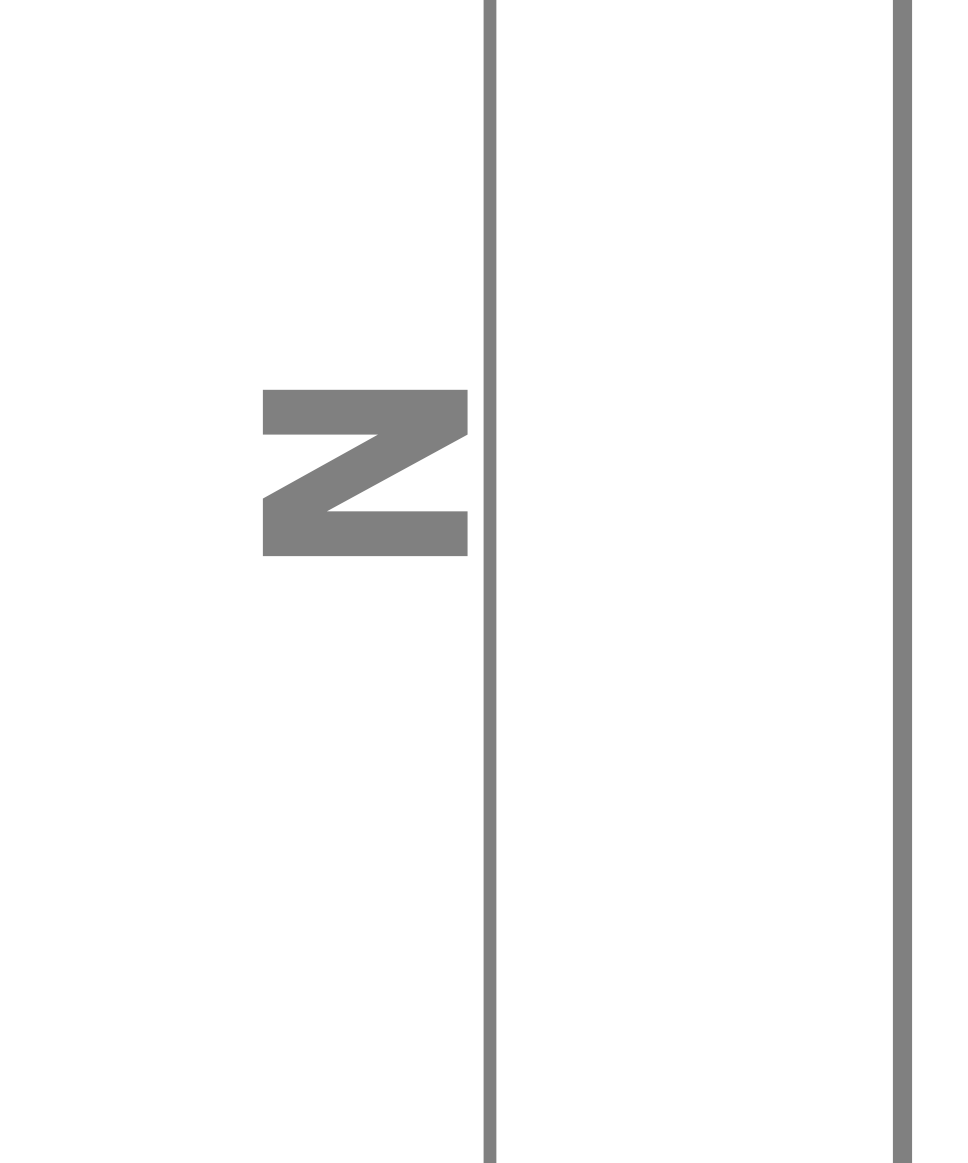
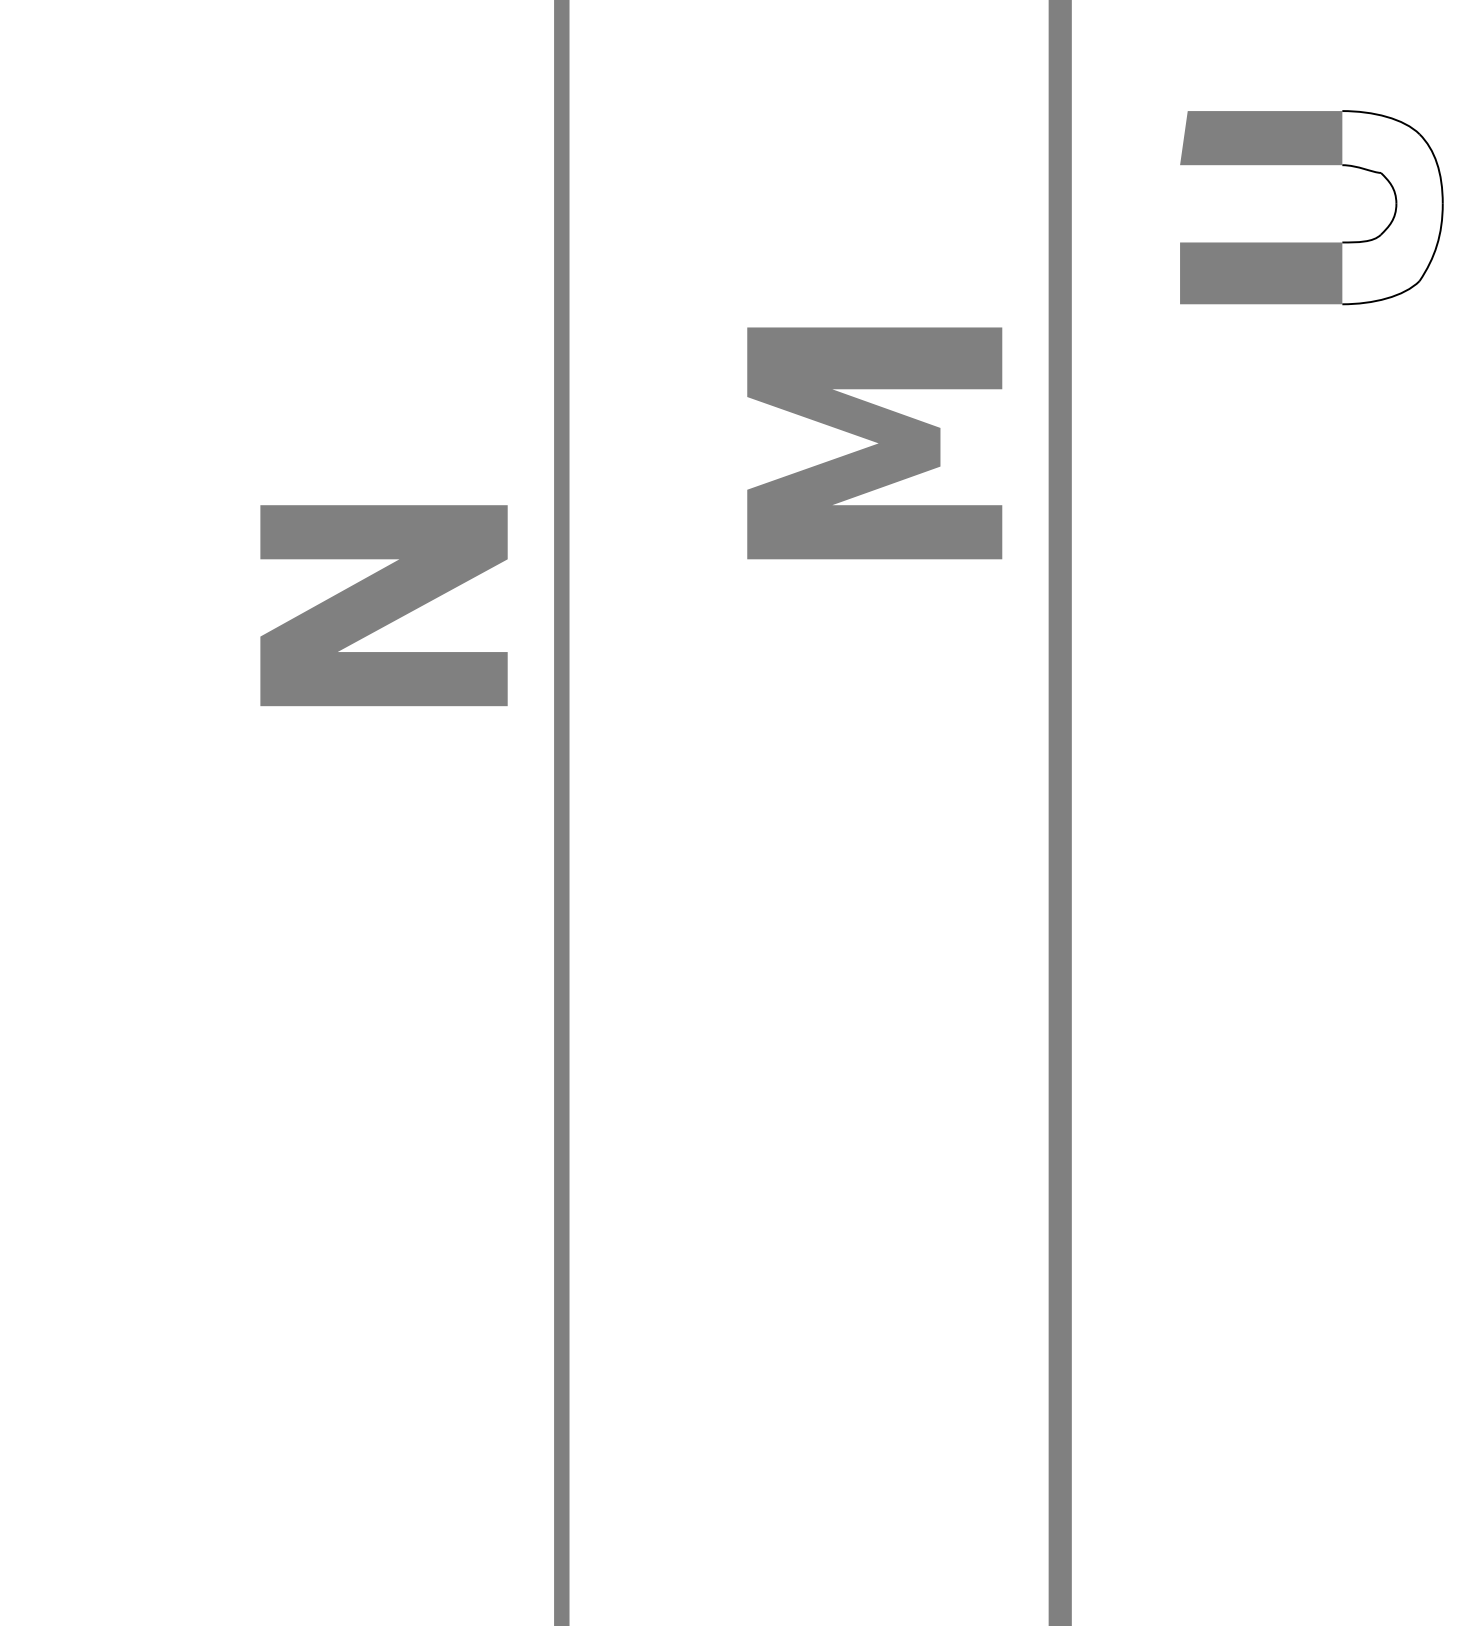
fill: (748, 294) -> (874, 443), added
part: (364, 472) -> (383, 605), moved

